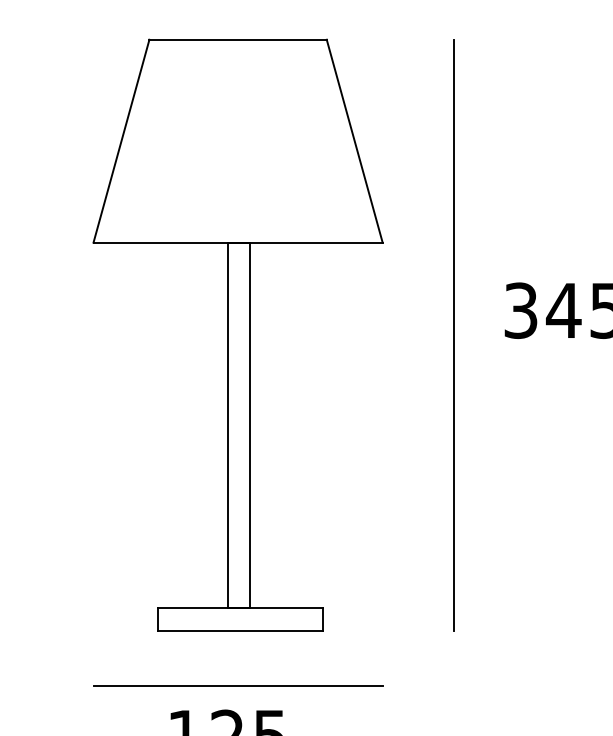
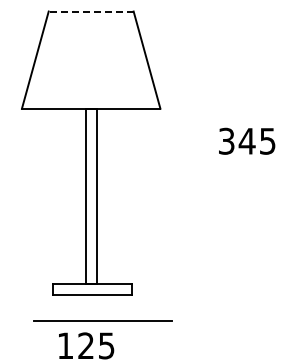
line: (236, 39) -> (90, 11), solid -> dashed
line: (453, 334) -> (194, 152), removed
line: (236, 684) -> (102, 320), moved

